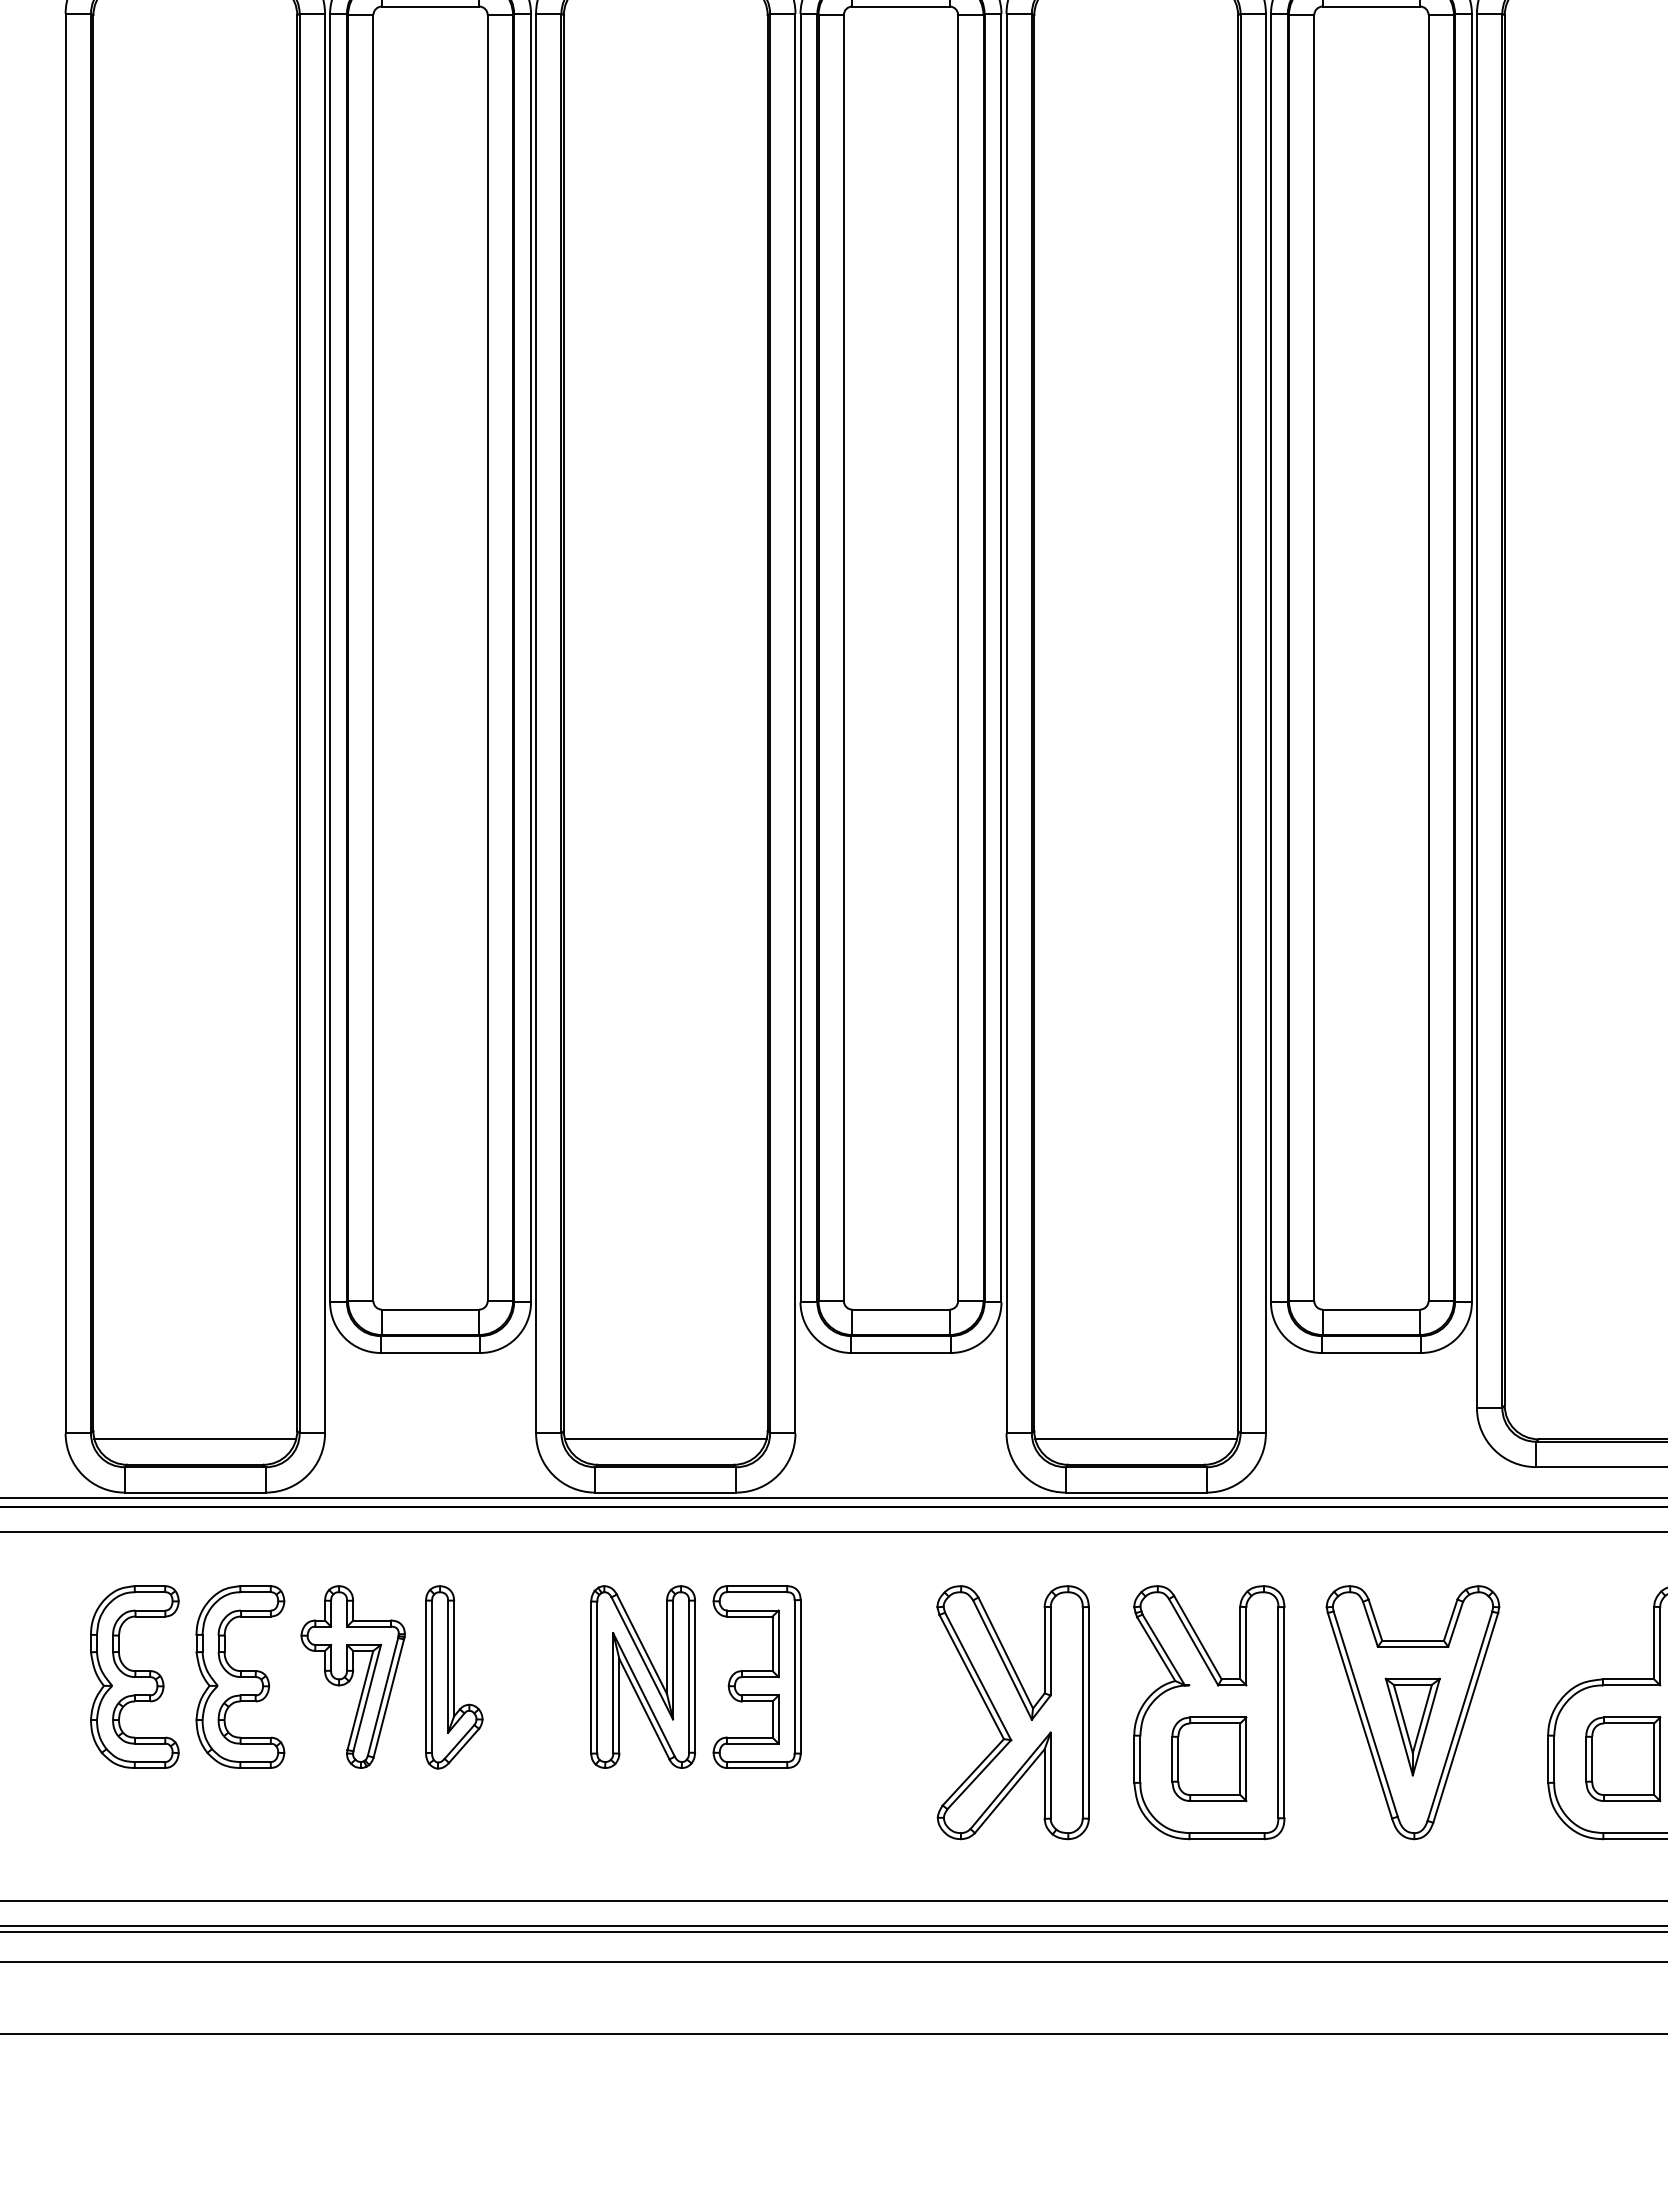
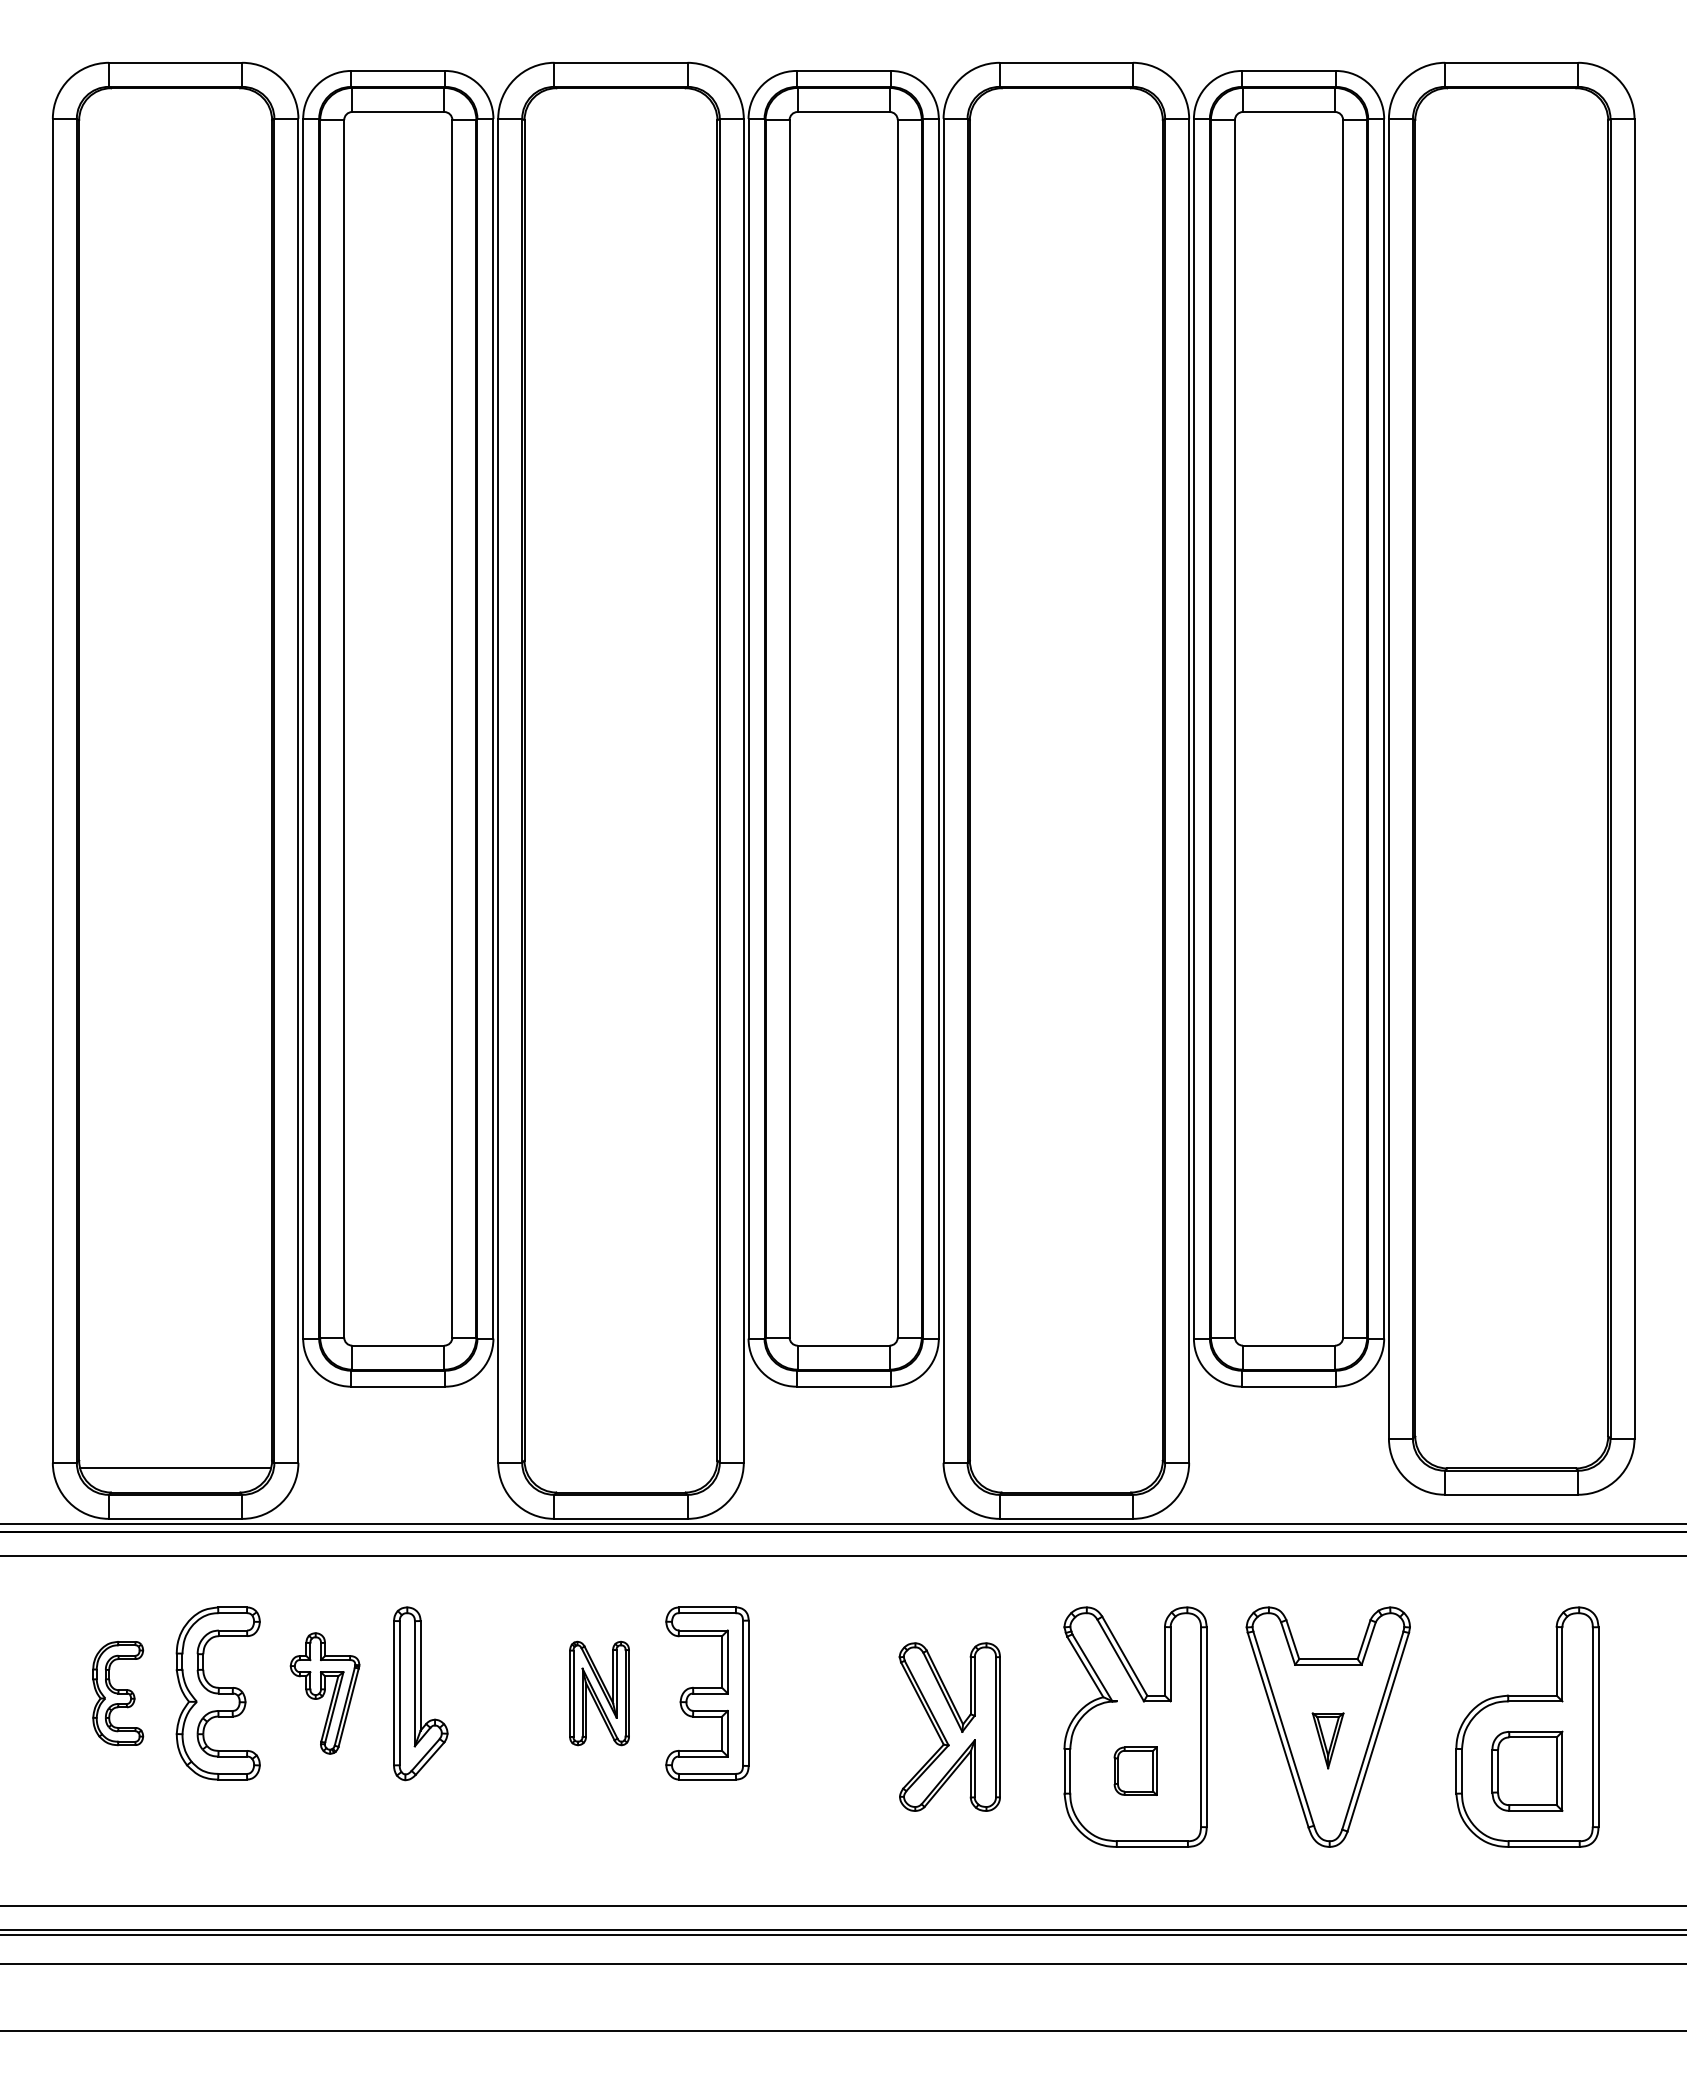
line: (665, 1439) -> (620, 1468), removed
line: (1135, 1439) -> (1065, 1468), removed
part: (133, 1677) -> (117, 1693), size x0.6
part: (352, 1677) -> (324, 1693), size x0.7
part: (643, 1677) -> (599, 1693), size x0.6
part: (1012, 1711) -> (949, 1726), size x0.7
part: (1412, 1726) -> (1327, 1740), size x0.6
part: (1209, 1758) -> (1135, 1770), size x0.6

